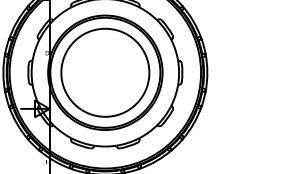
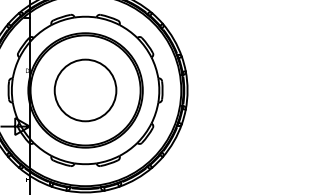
circle: (105, 72) -> (85, 90), size x0.7

